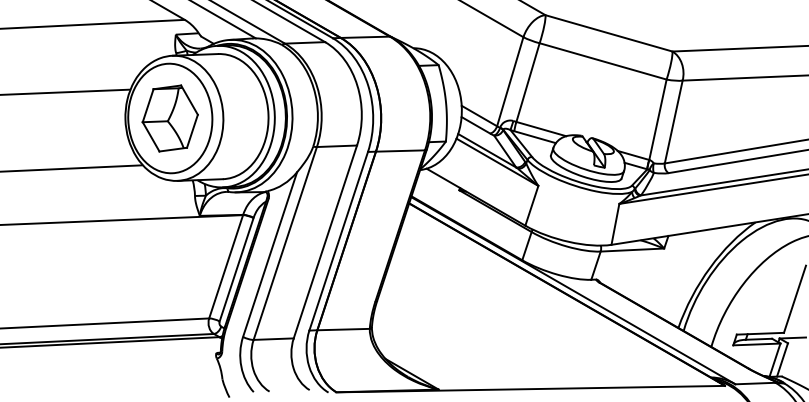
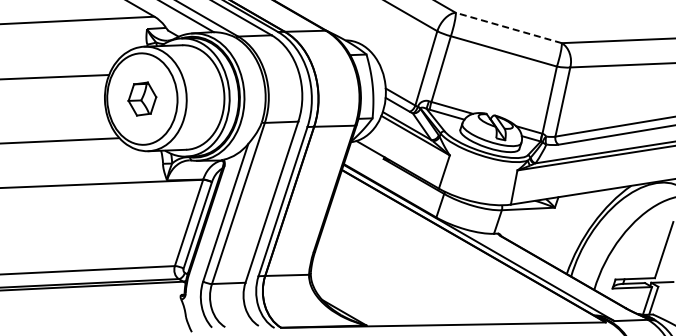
line: (608, 32) -> (508, 27), solid -> dashed
part: (170, 117) -> (142, 98), size x0.6

